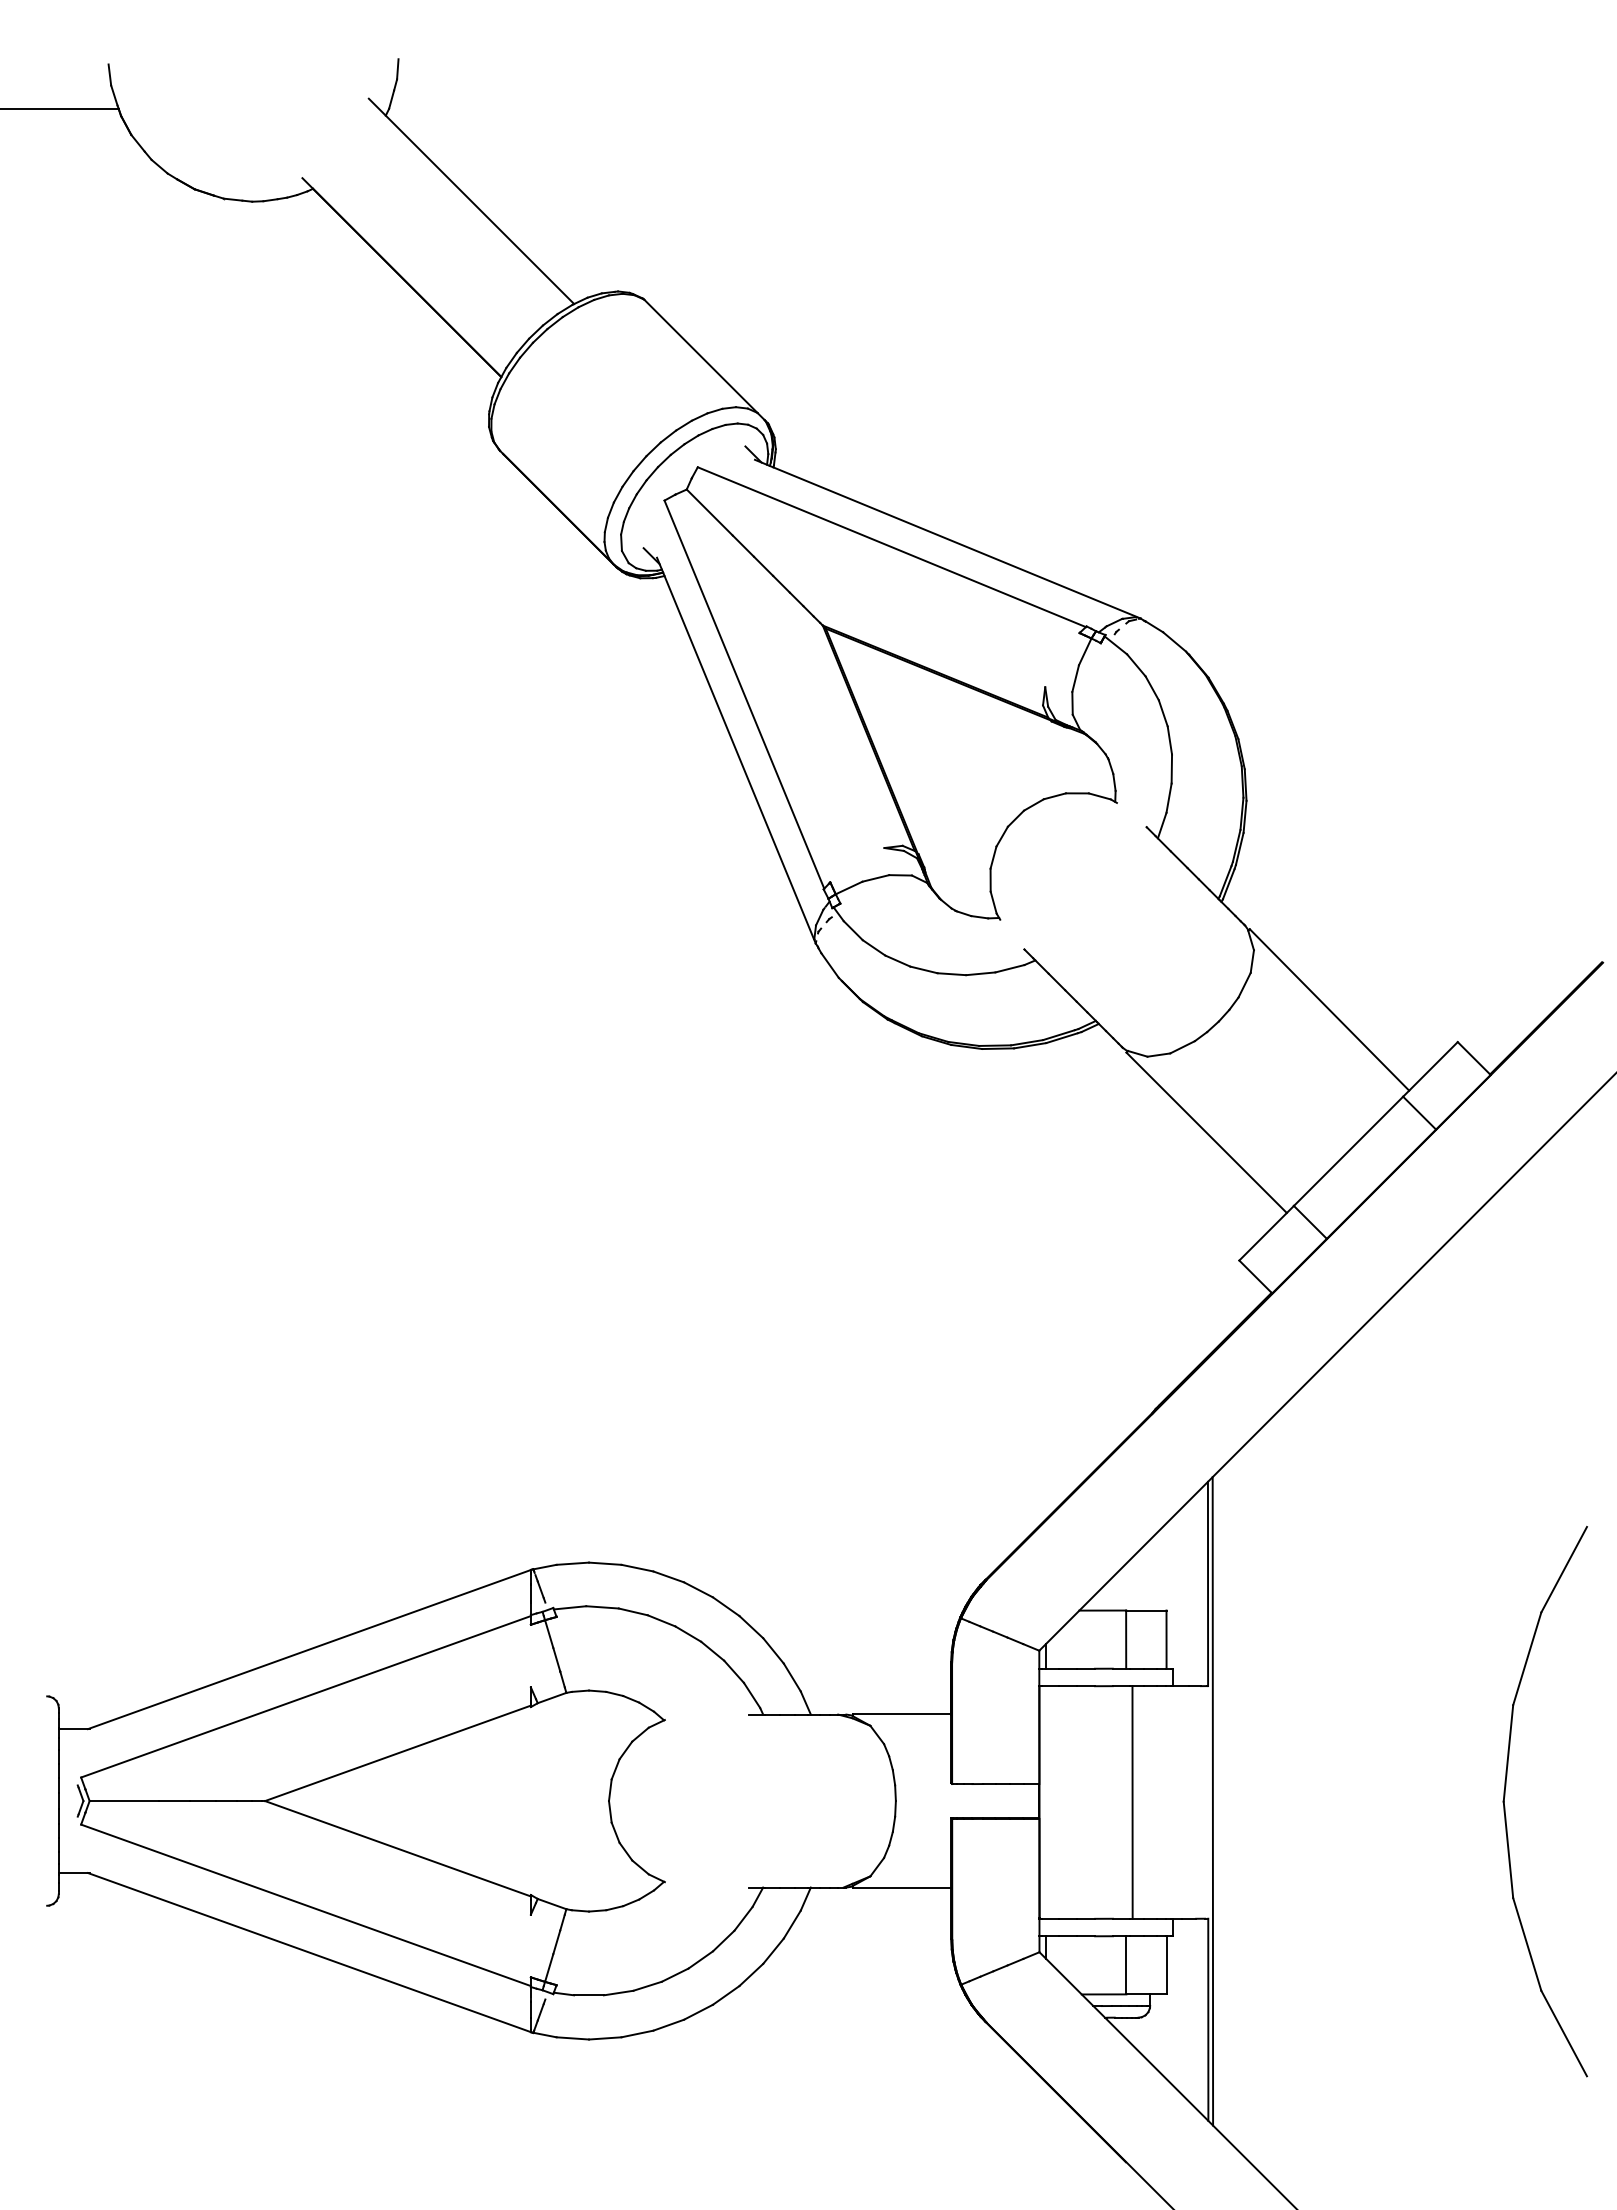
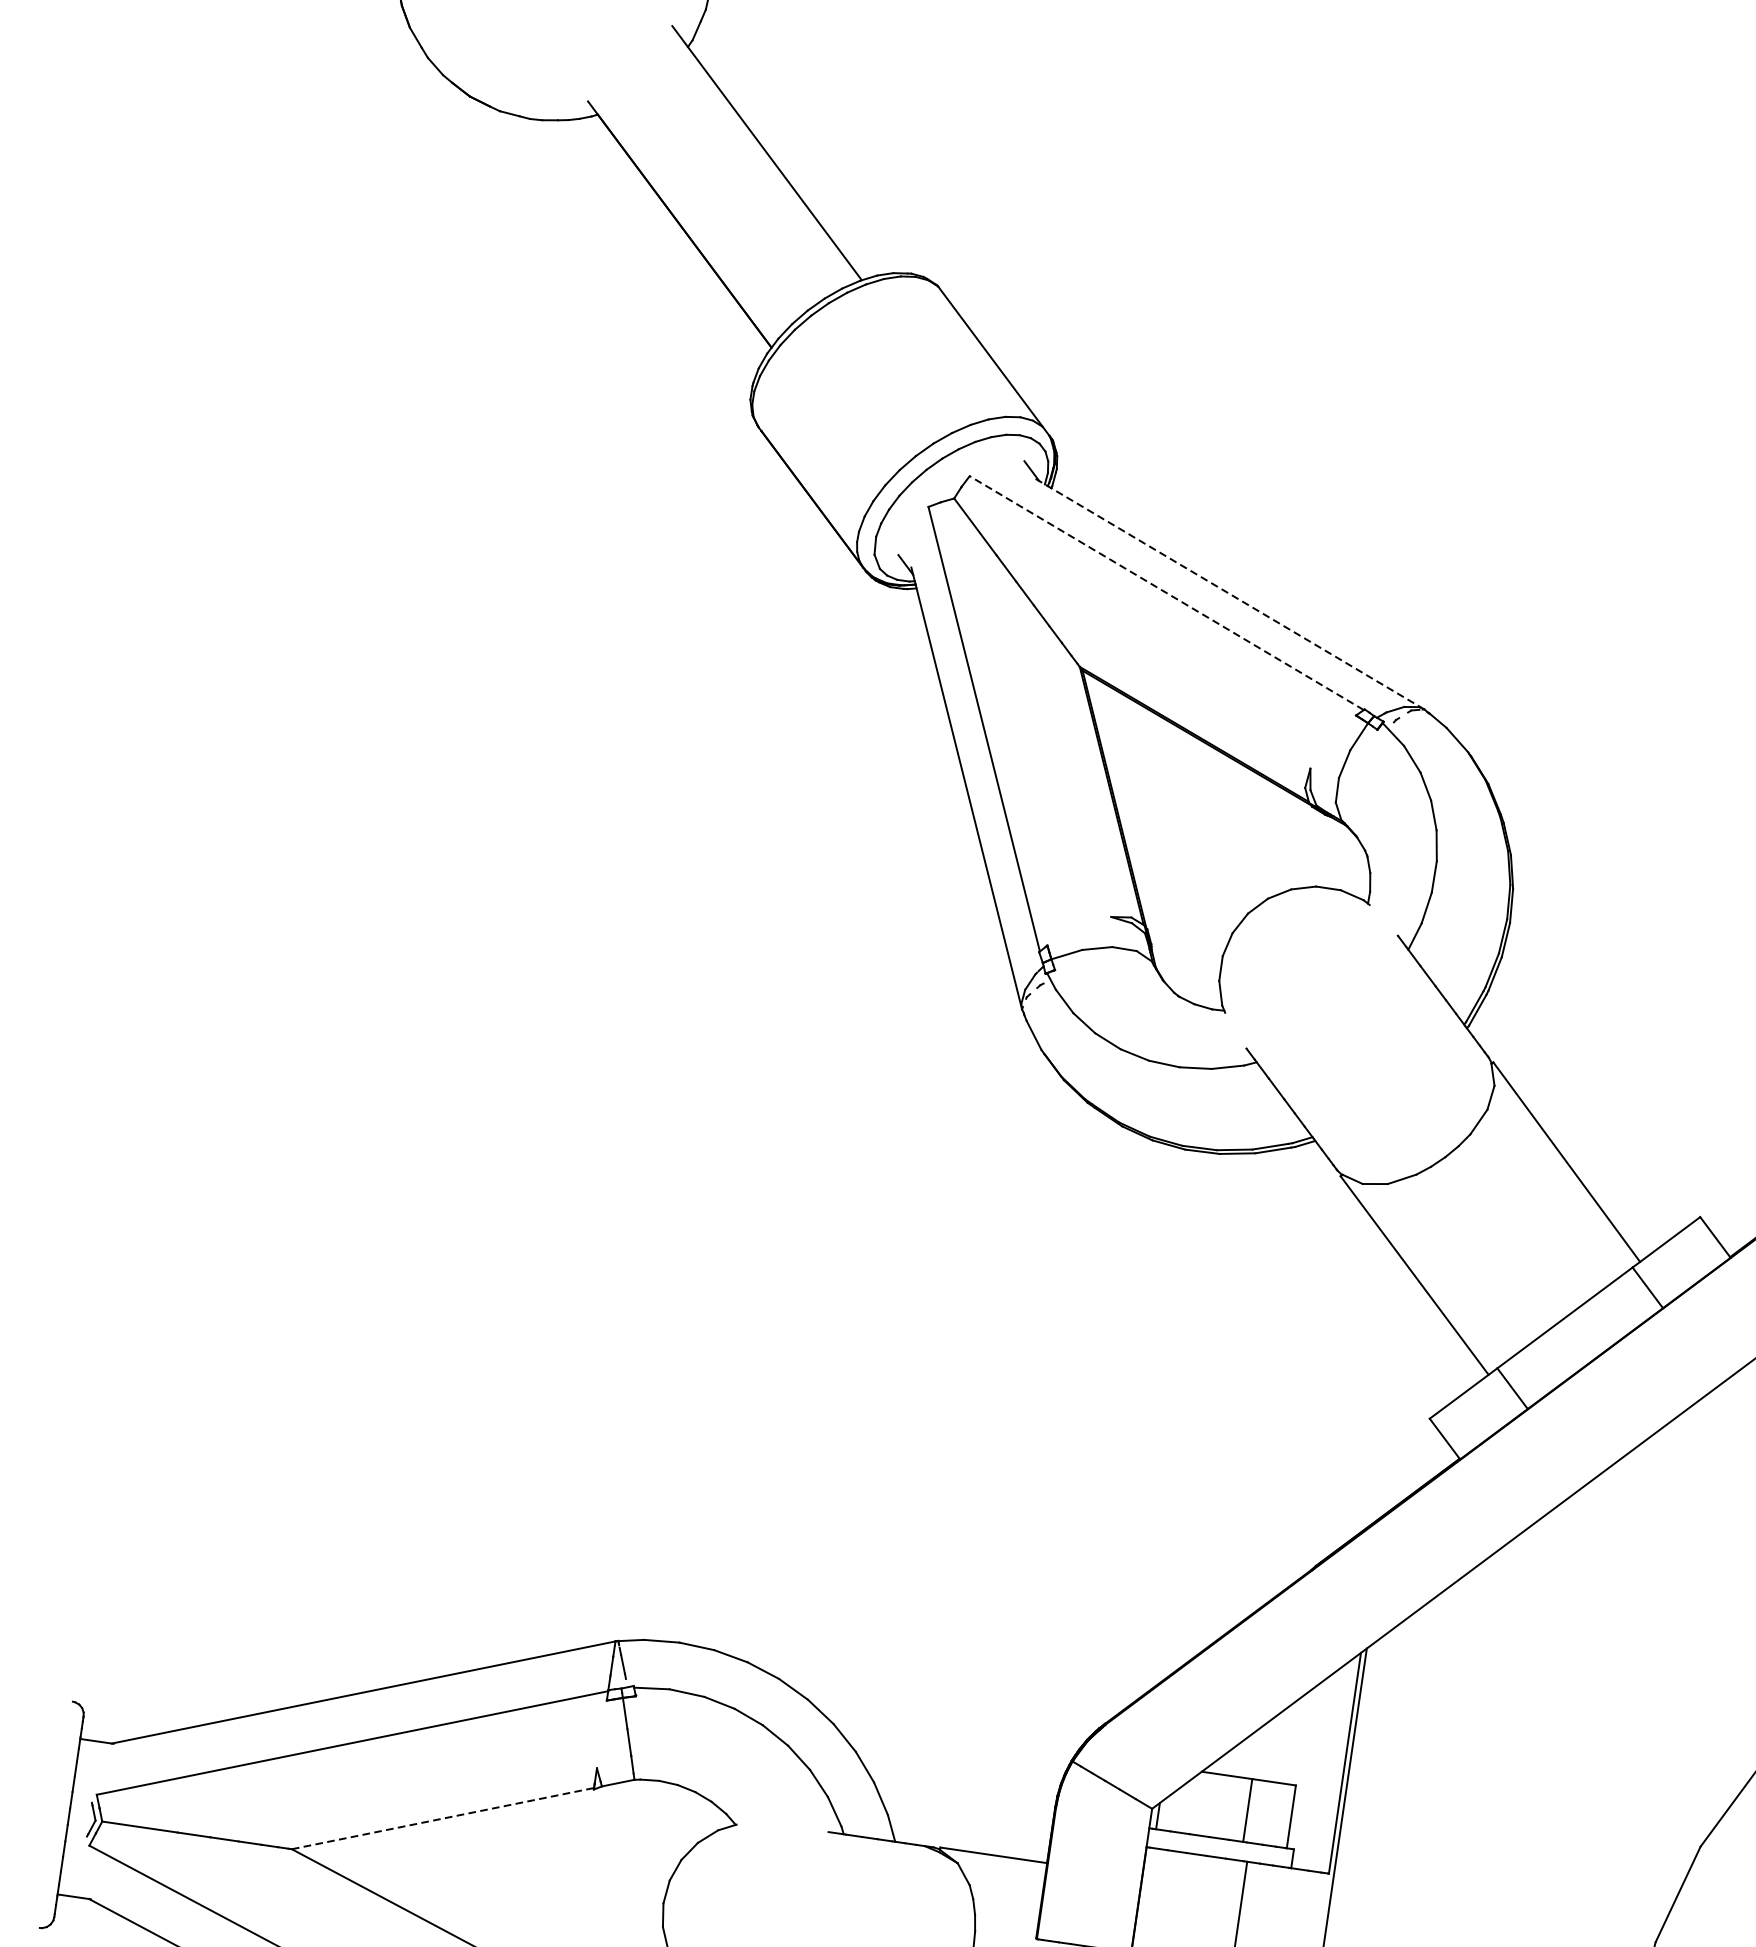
line: (947, 539) -> (1228, 593), solid -> dashed
line: (891, 547) -> (1166, 593), solid -> dashed
line: (398, 1753) -> (443, 1818), solid -> dashed

